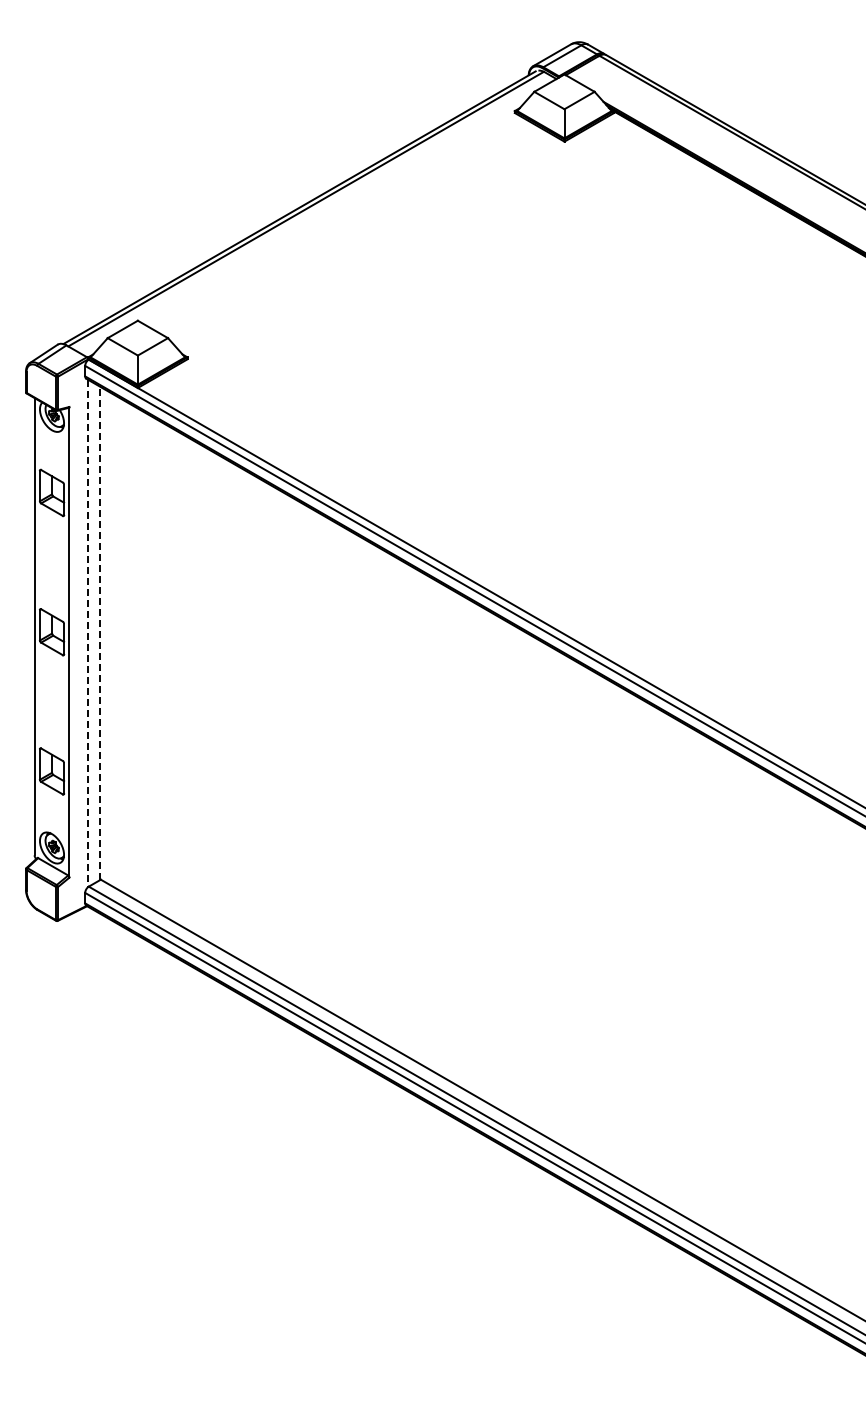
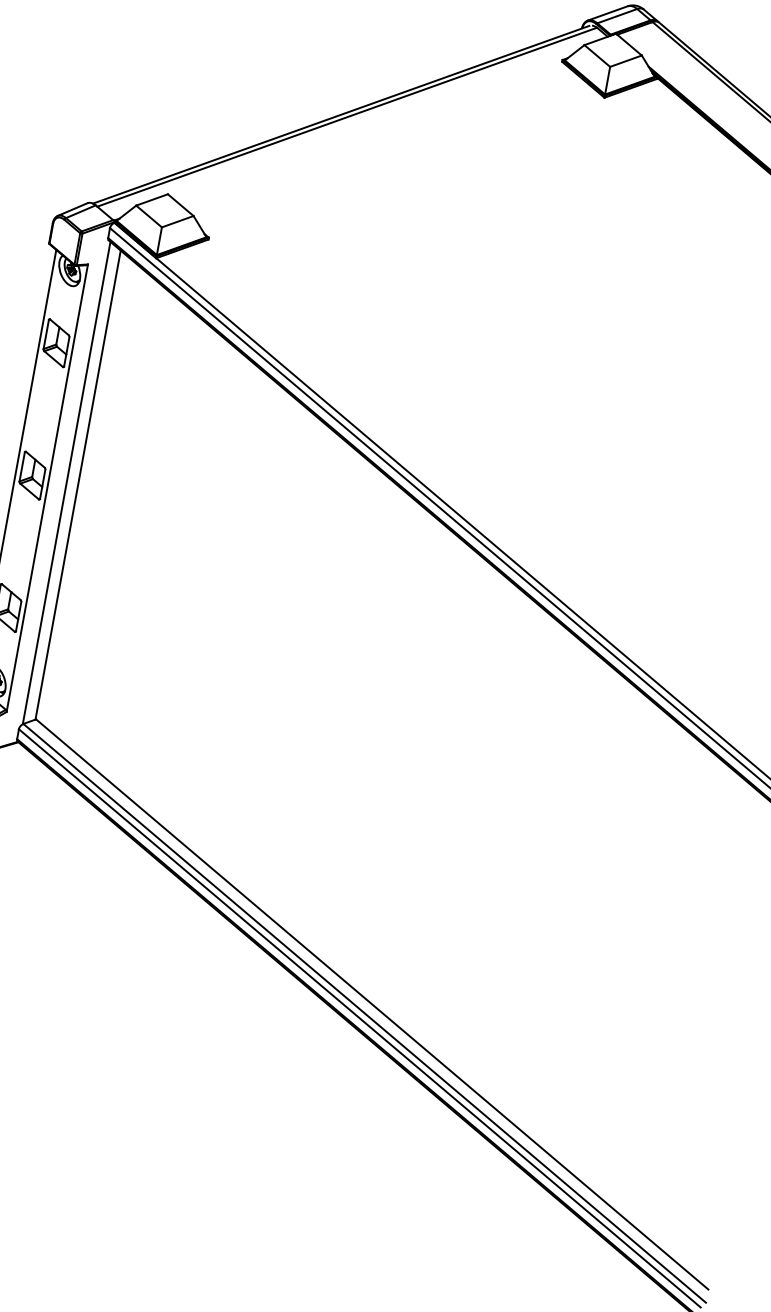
line: (88, 633) -> (66, 483), dashed -> solid
line: (100, 633) -> (78, 485), dashed -> solid

